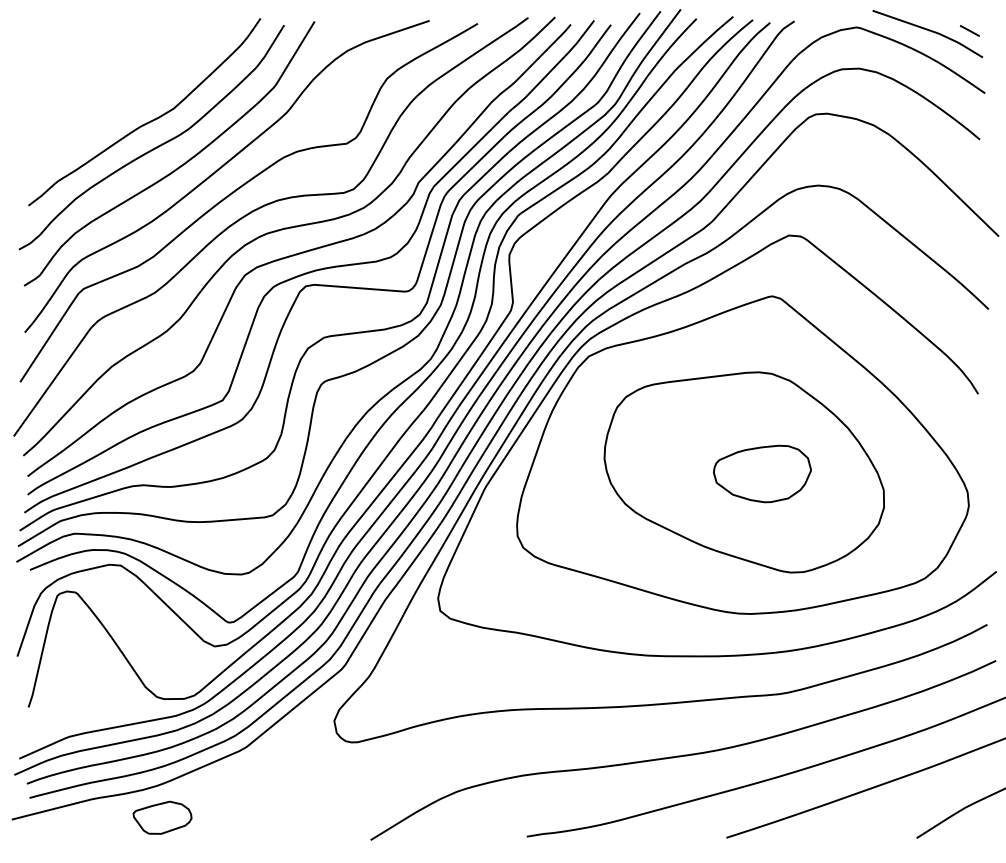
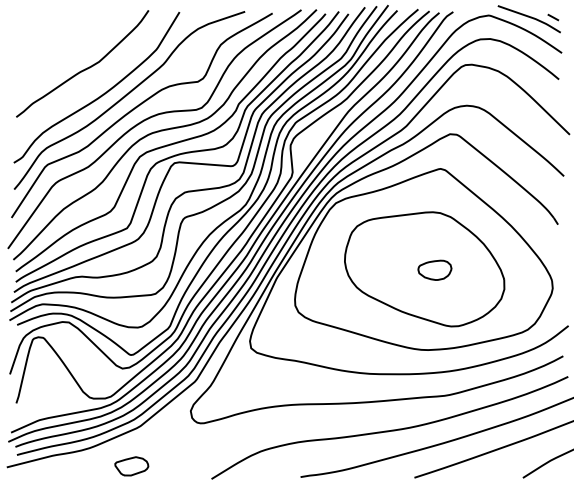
curve: (155, 146) -> (88, 83), removed
part: (761, 474) -> (434, 270), size x0.6
part: (162, 818) -> (131, 466), moved

